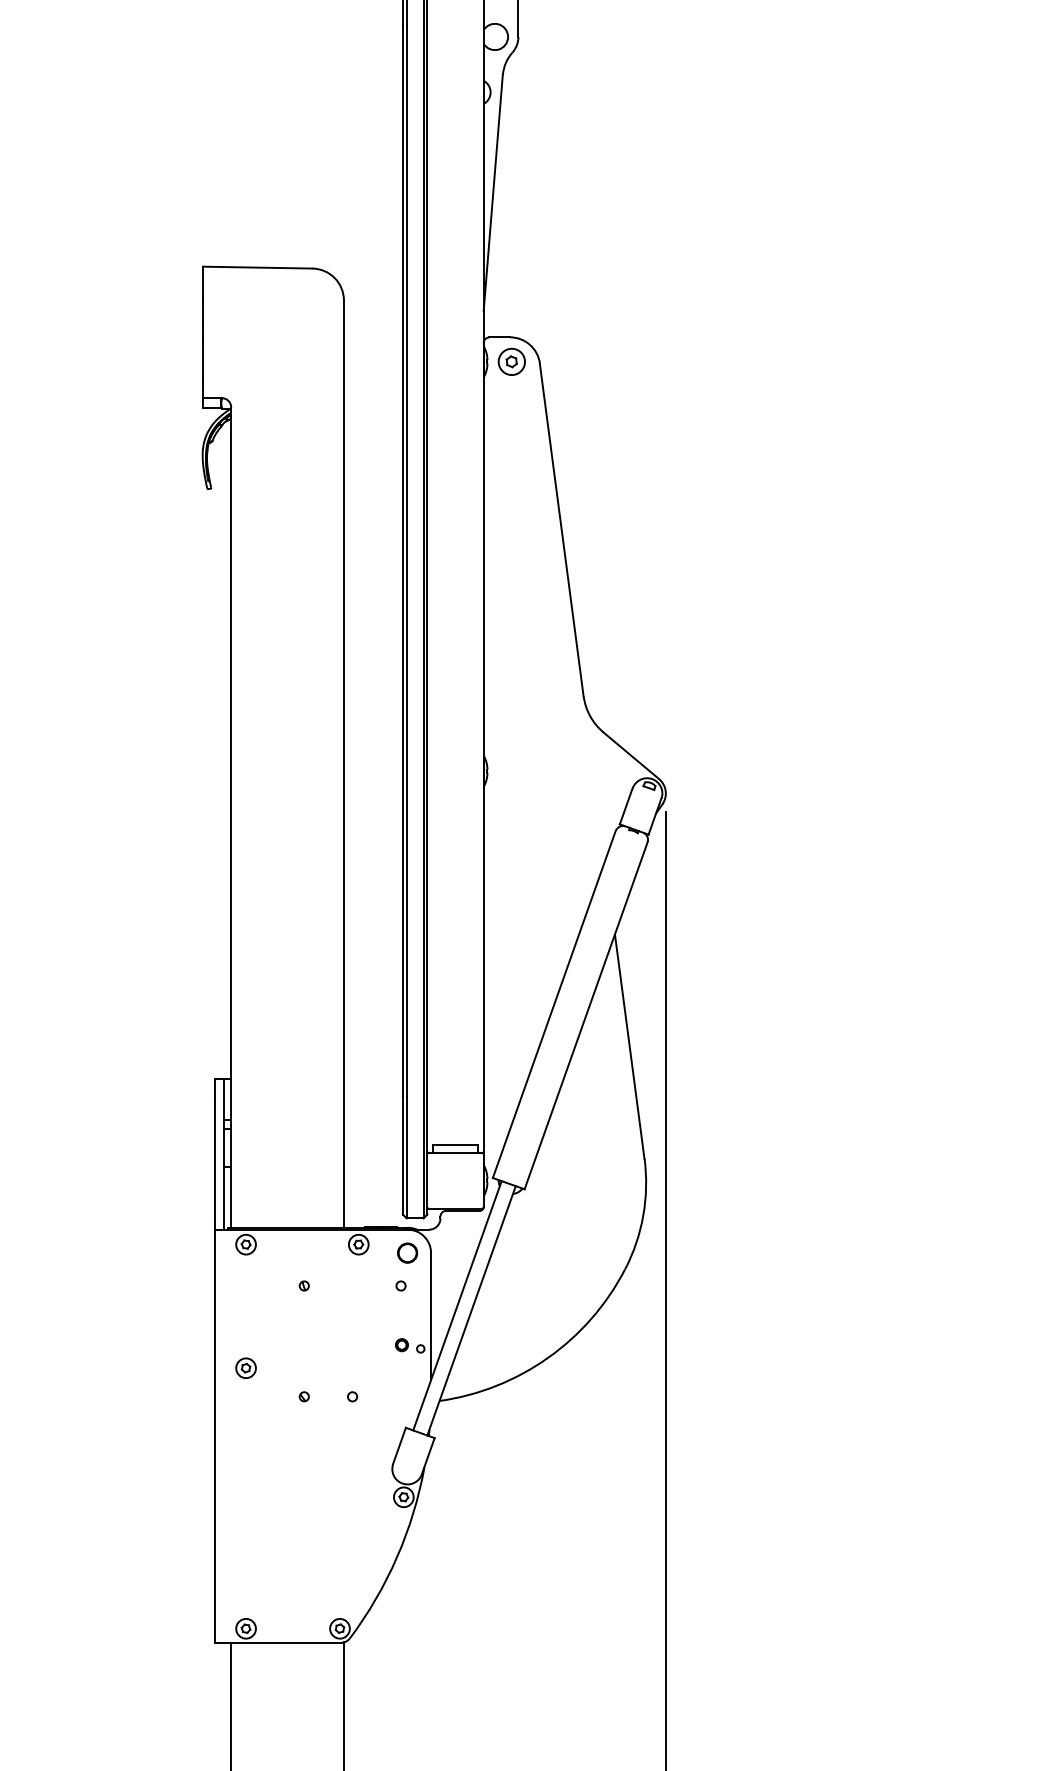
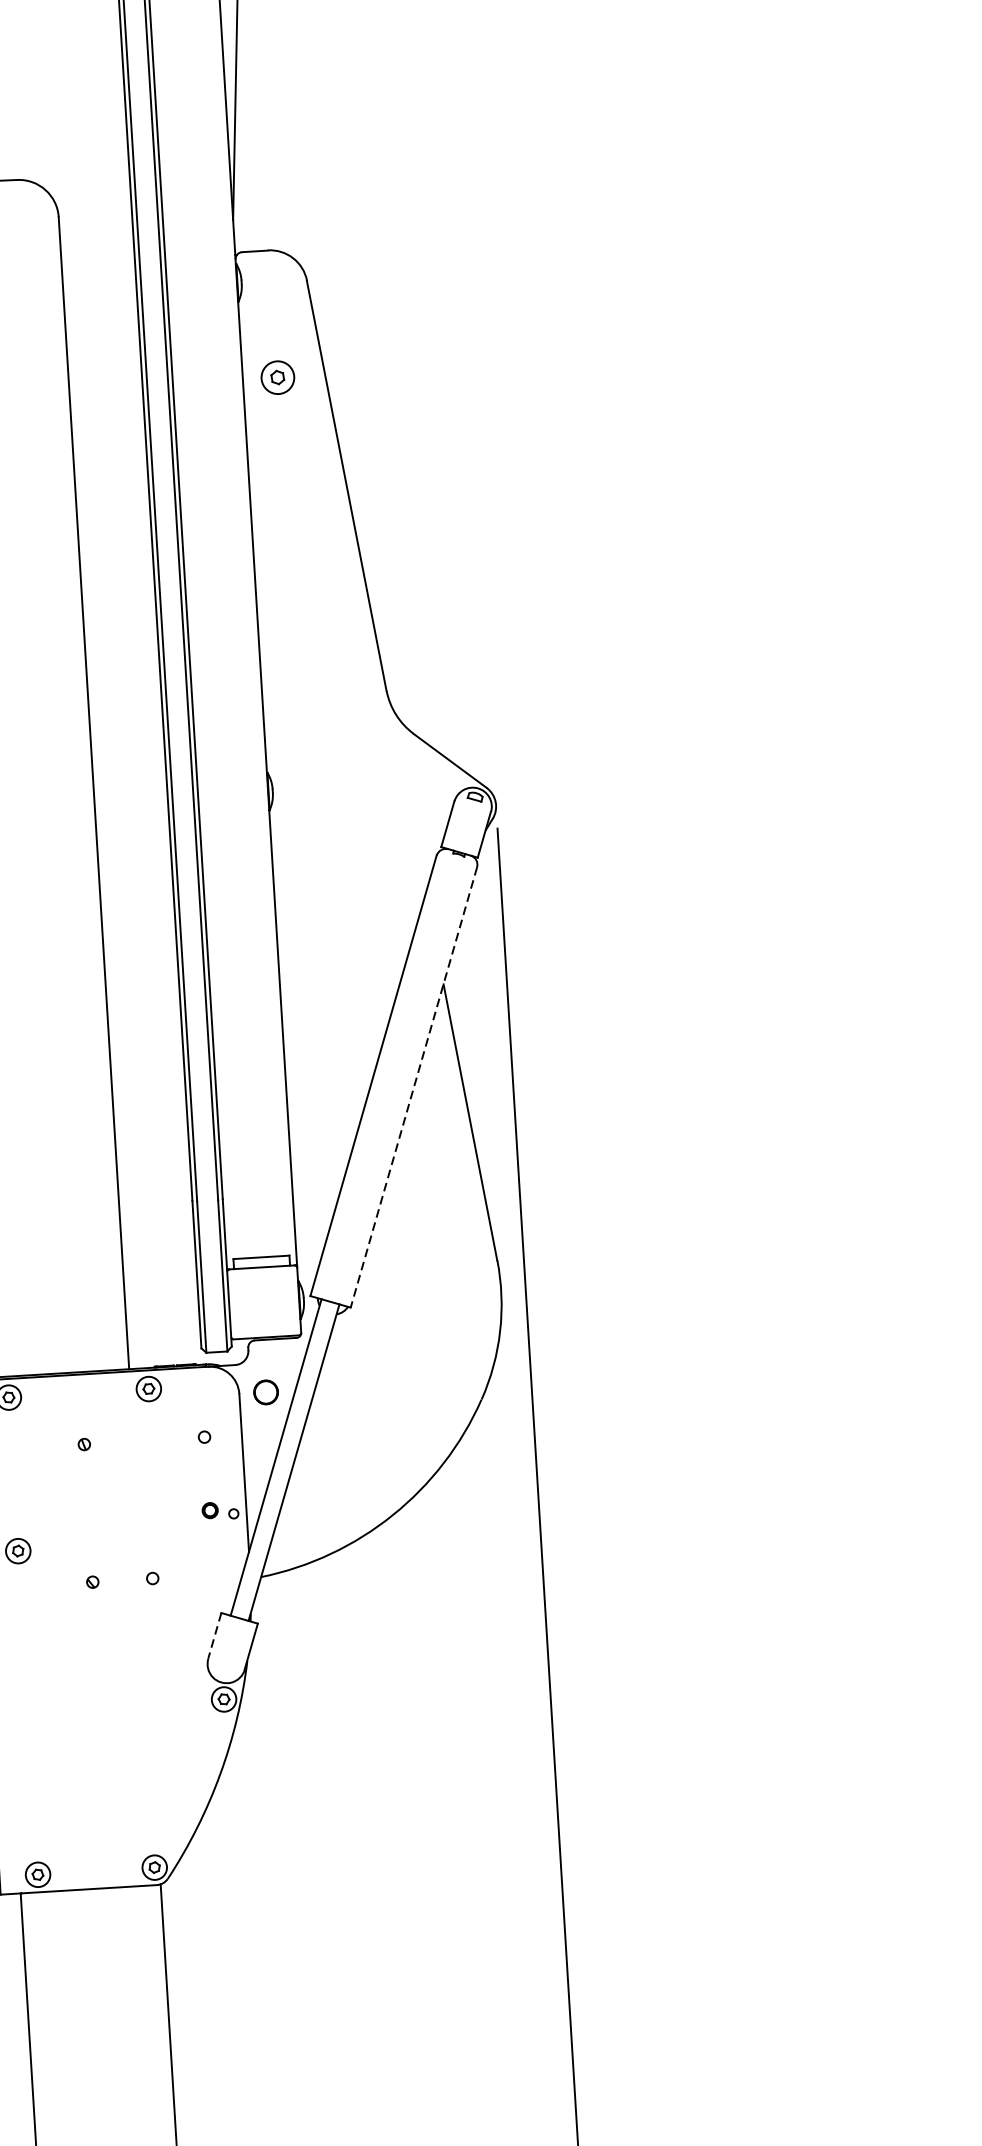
part: (511, 361) -> (277, 377), moved
line: (585, 1016) -> (413, 1088), solid -> dashed
circle: (407, 1252) -> (265, 1391), moved
line: (399, 1446) -> (214, 1636), solid -> dashed

